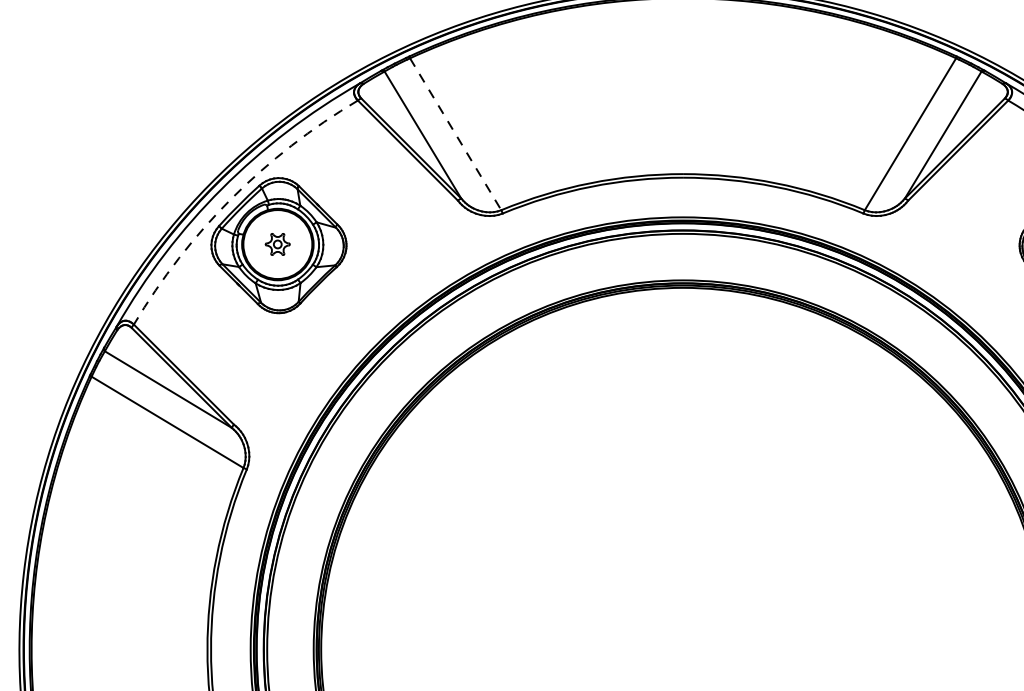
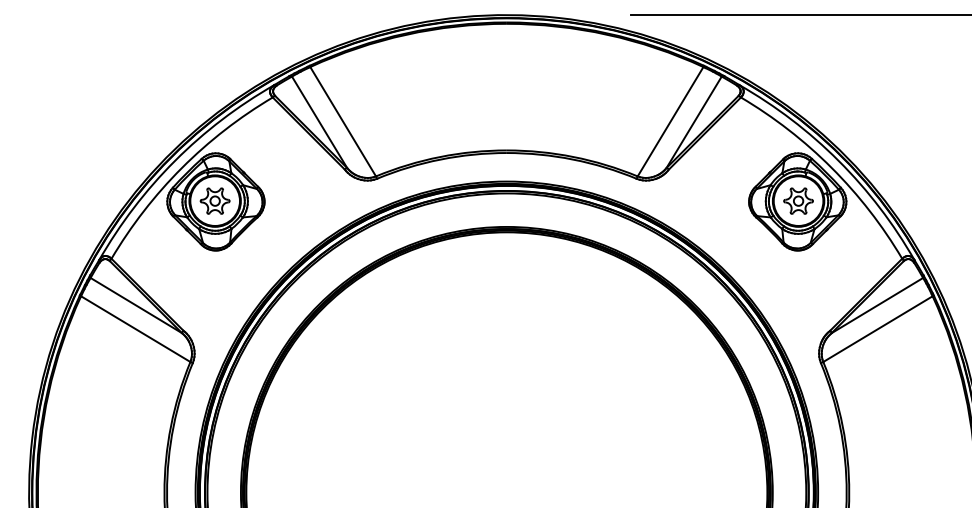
line: (456, 133) -> (343, 121), dashed -> solid
arc: (231, 197) -> (181, 167), dashed -> solid
part: (276, 243) -> (214, 200), size x1.67

